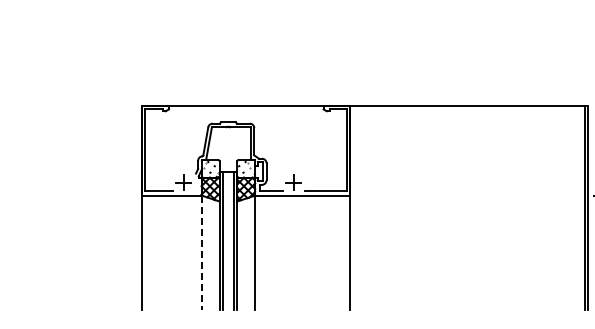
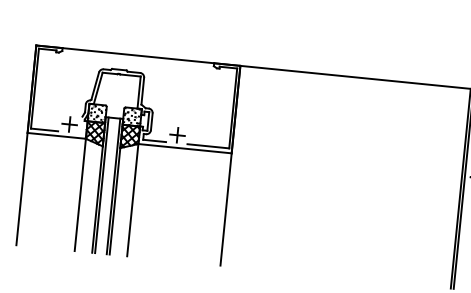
line: (201, 253) -> (80, 195), dashed -> solid

